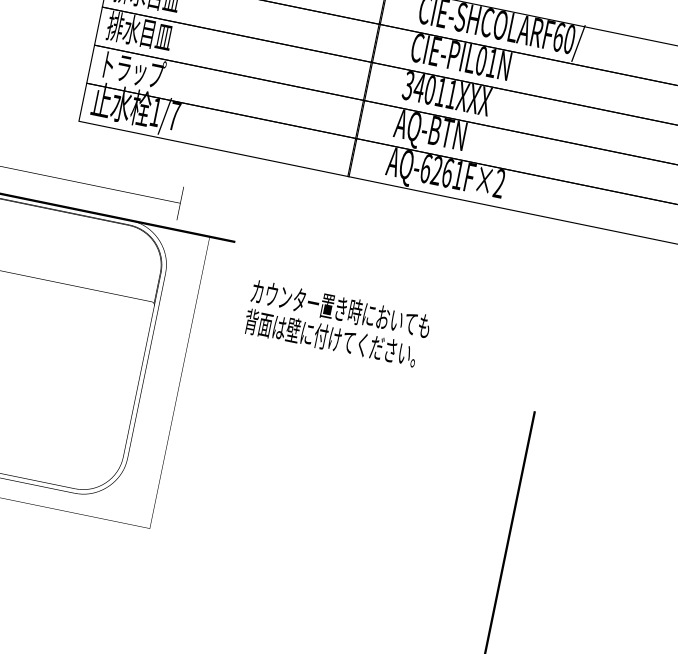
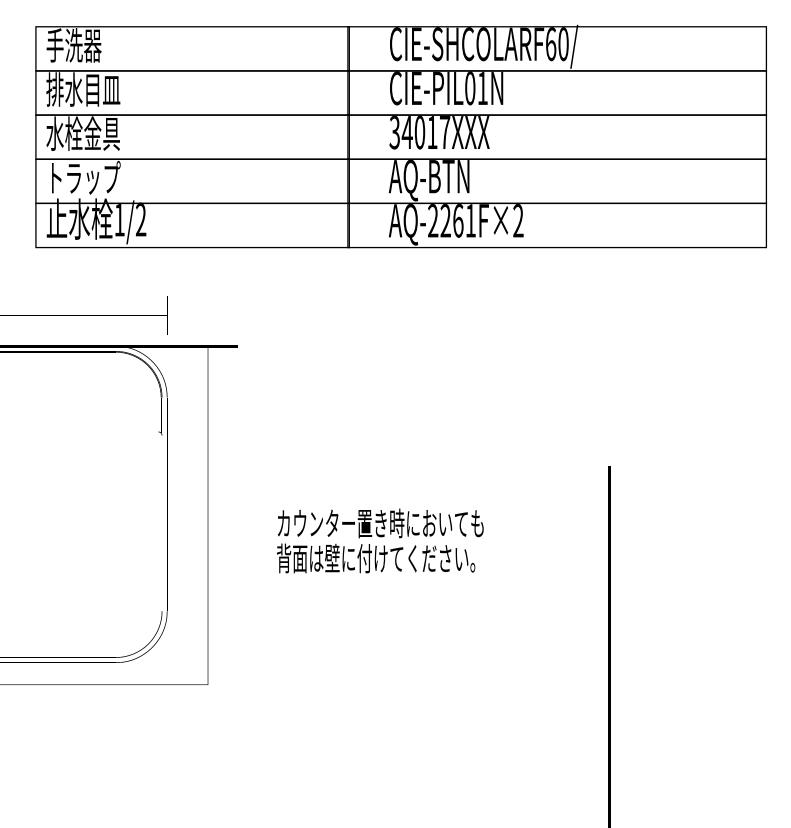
text: (140, 31) -> (83, 133), 排水目皿 -> 水栓金具
text: (452, 94) -> (445, 132), 34011XXX -> 34017XXX
text: (174, 115) -> (141, 219), 1/7 -> 1/2
text: (426, 168) -> (433, 220), AQ-6261F×2 -> AQ-2261F×2
text: (337, 323) -> (380, 540), moved

